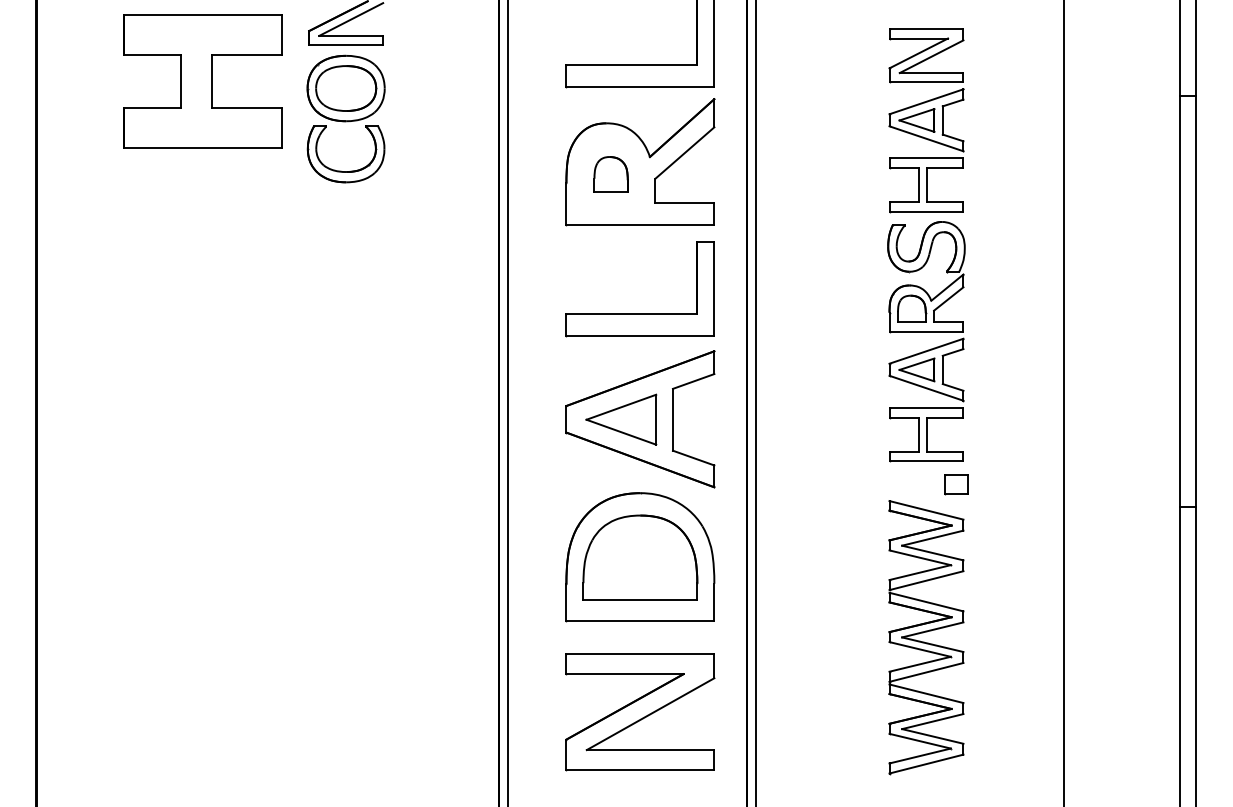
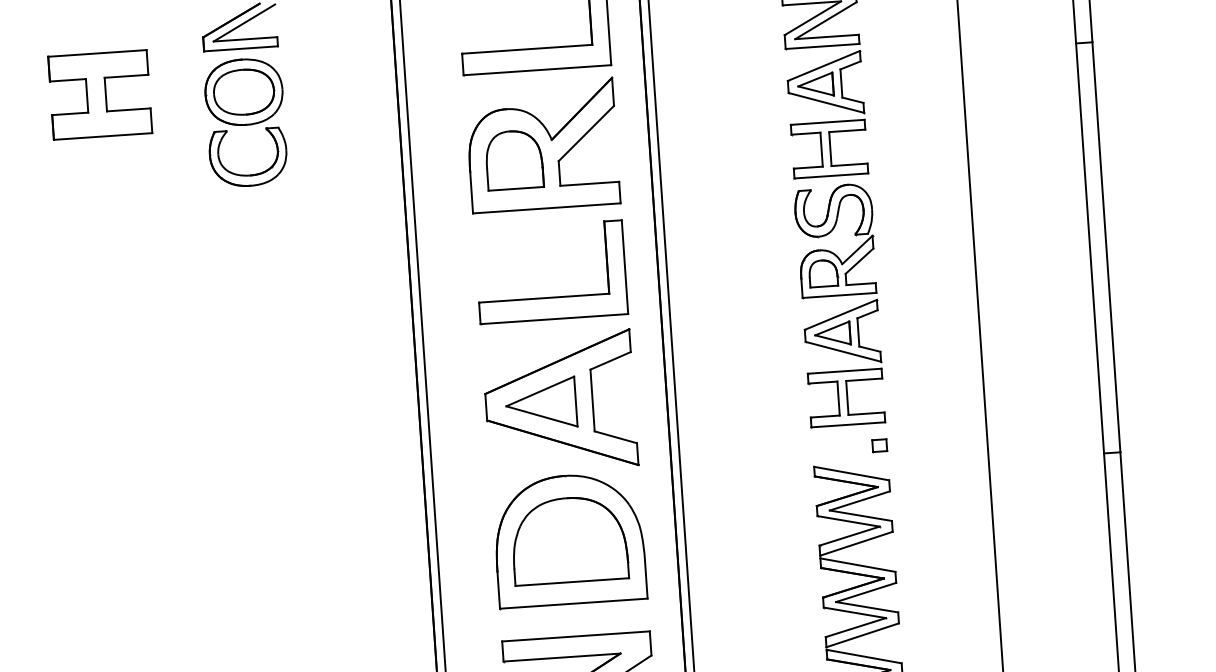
part: (202, 81) -> (100, 94), size x0.62
part: (610, 173) -> (513, 159), size x1.67
part: (955, 484) -> (878, 445), size x0.62

